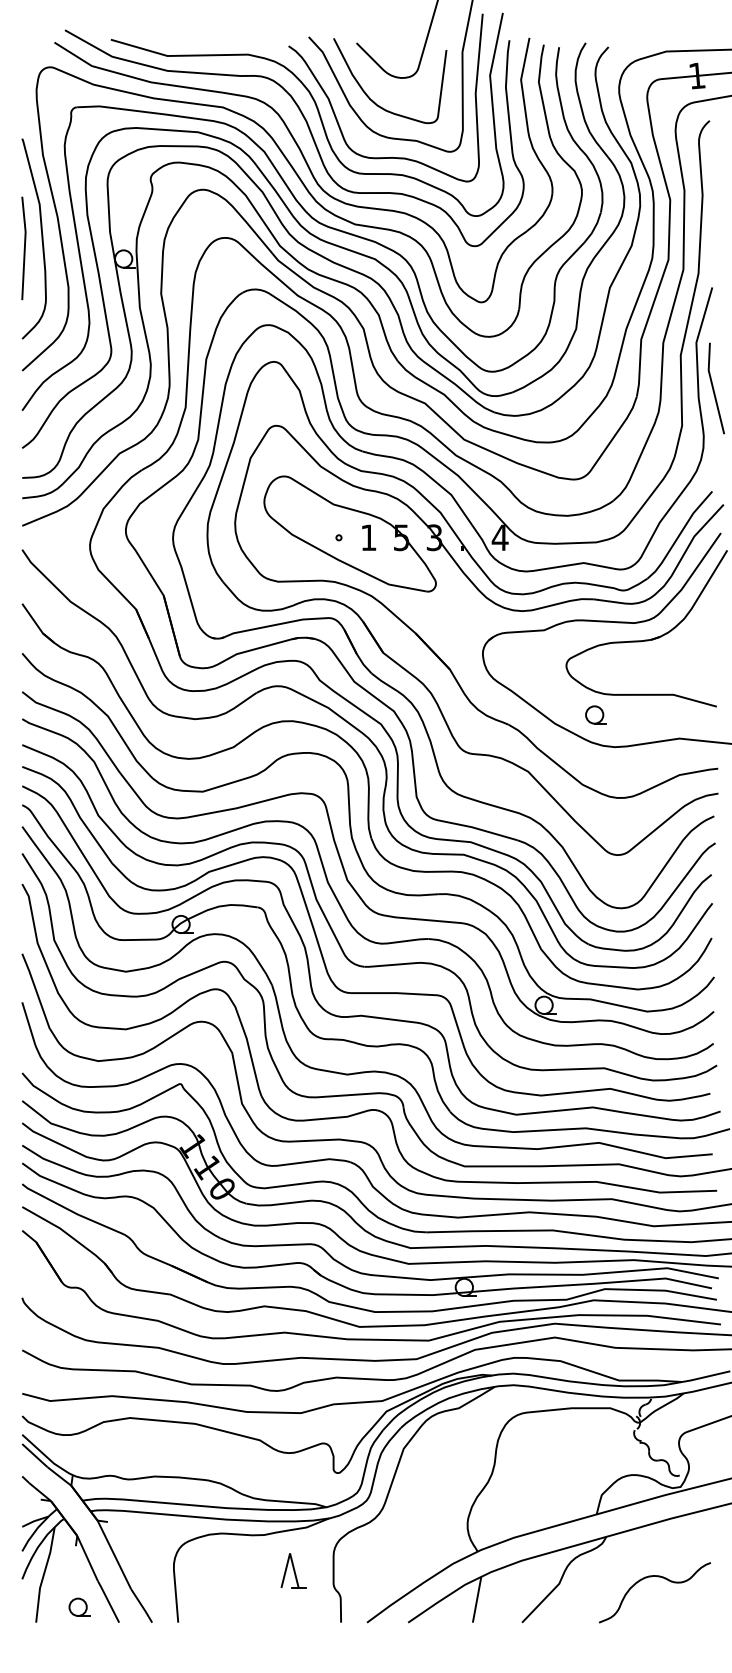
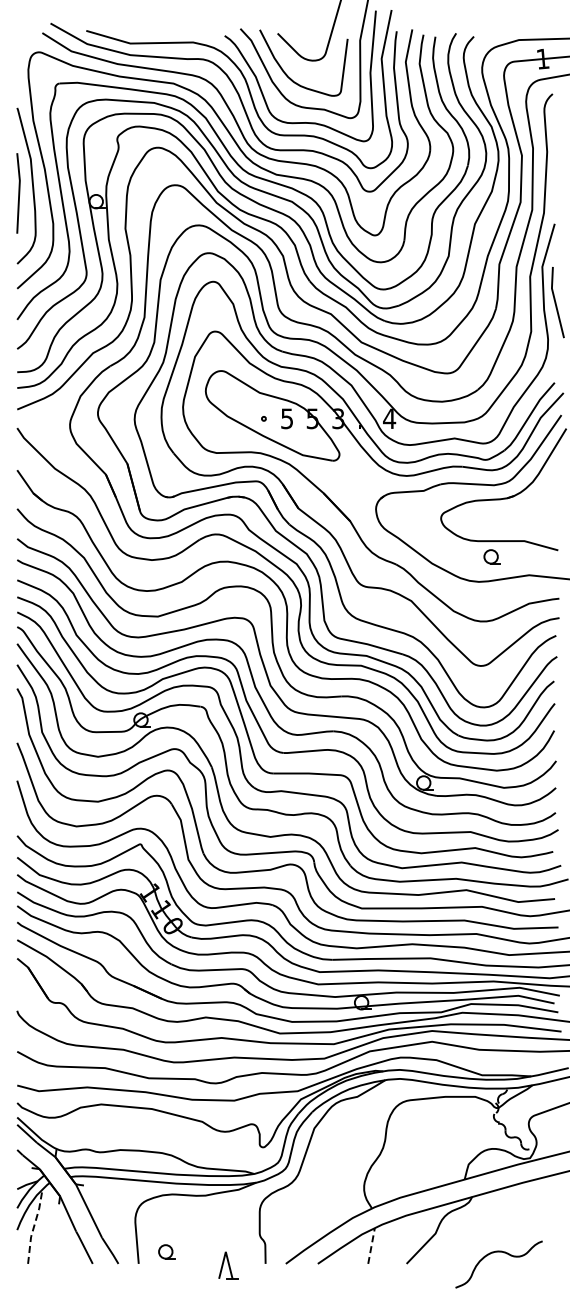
text: (367, 537) -> (286, 418), 1 -> 5
part: (595, 714) -> (491, 556), moved
part: (293, 1570) -> (228, 1265), moved
line: (44, 1574) -> (34, 1226), solid -> dashed
curve: (654, 1577) -> (498, 1252), moved
line: (477, 1599) -> (371, 1245), solid -> dashed
part: (79, 1606) -> (166, 1251), moved

